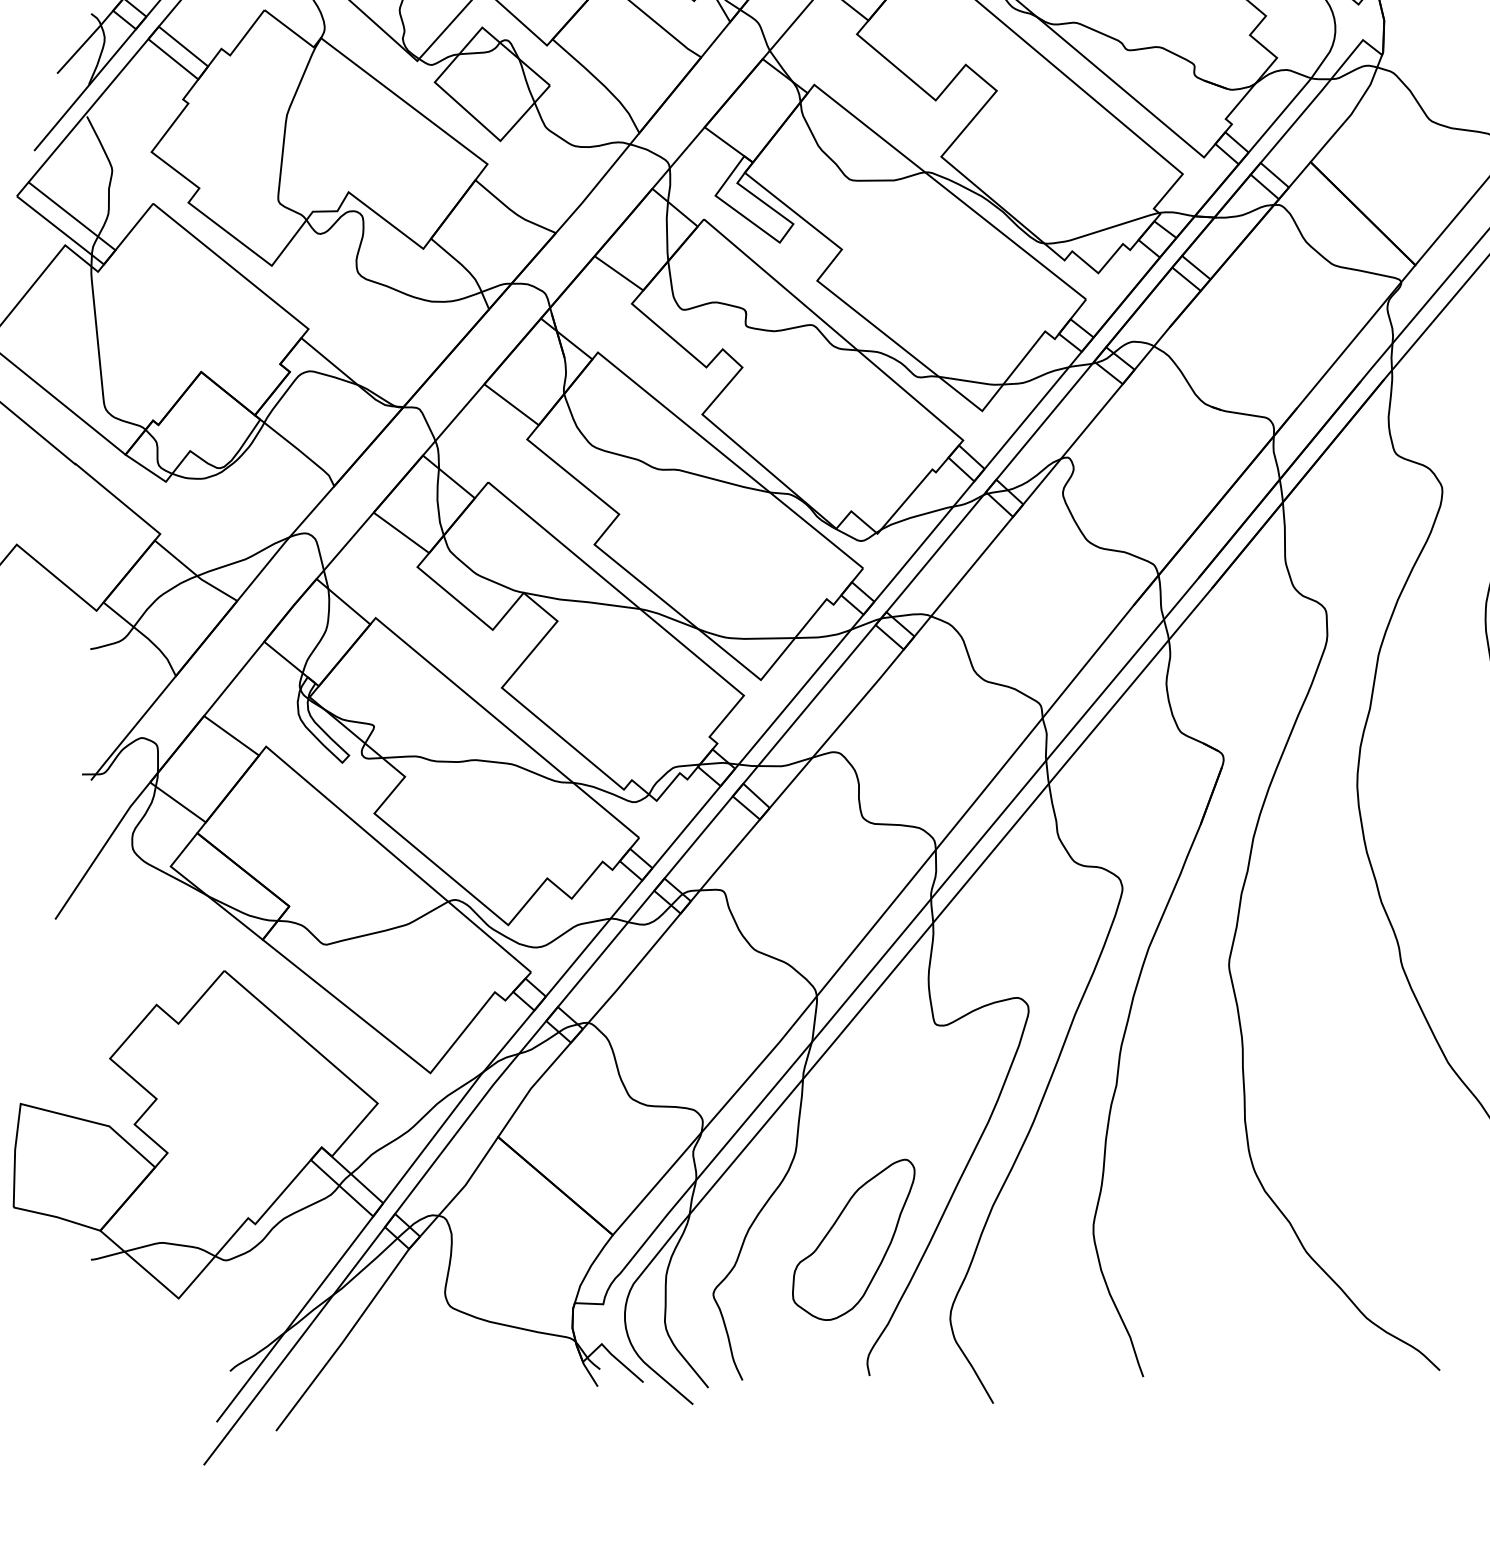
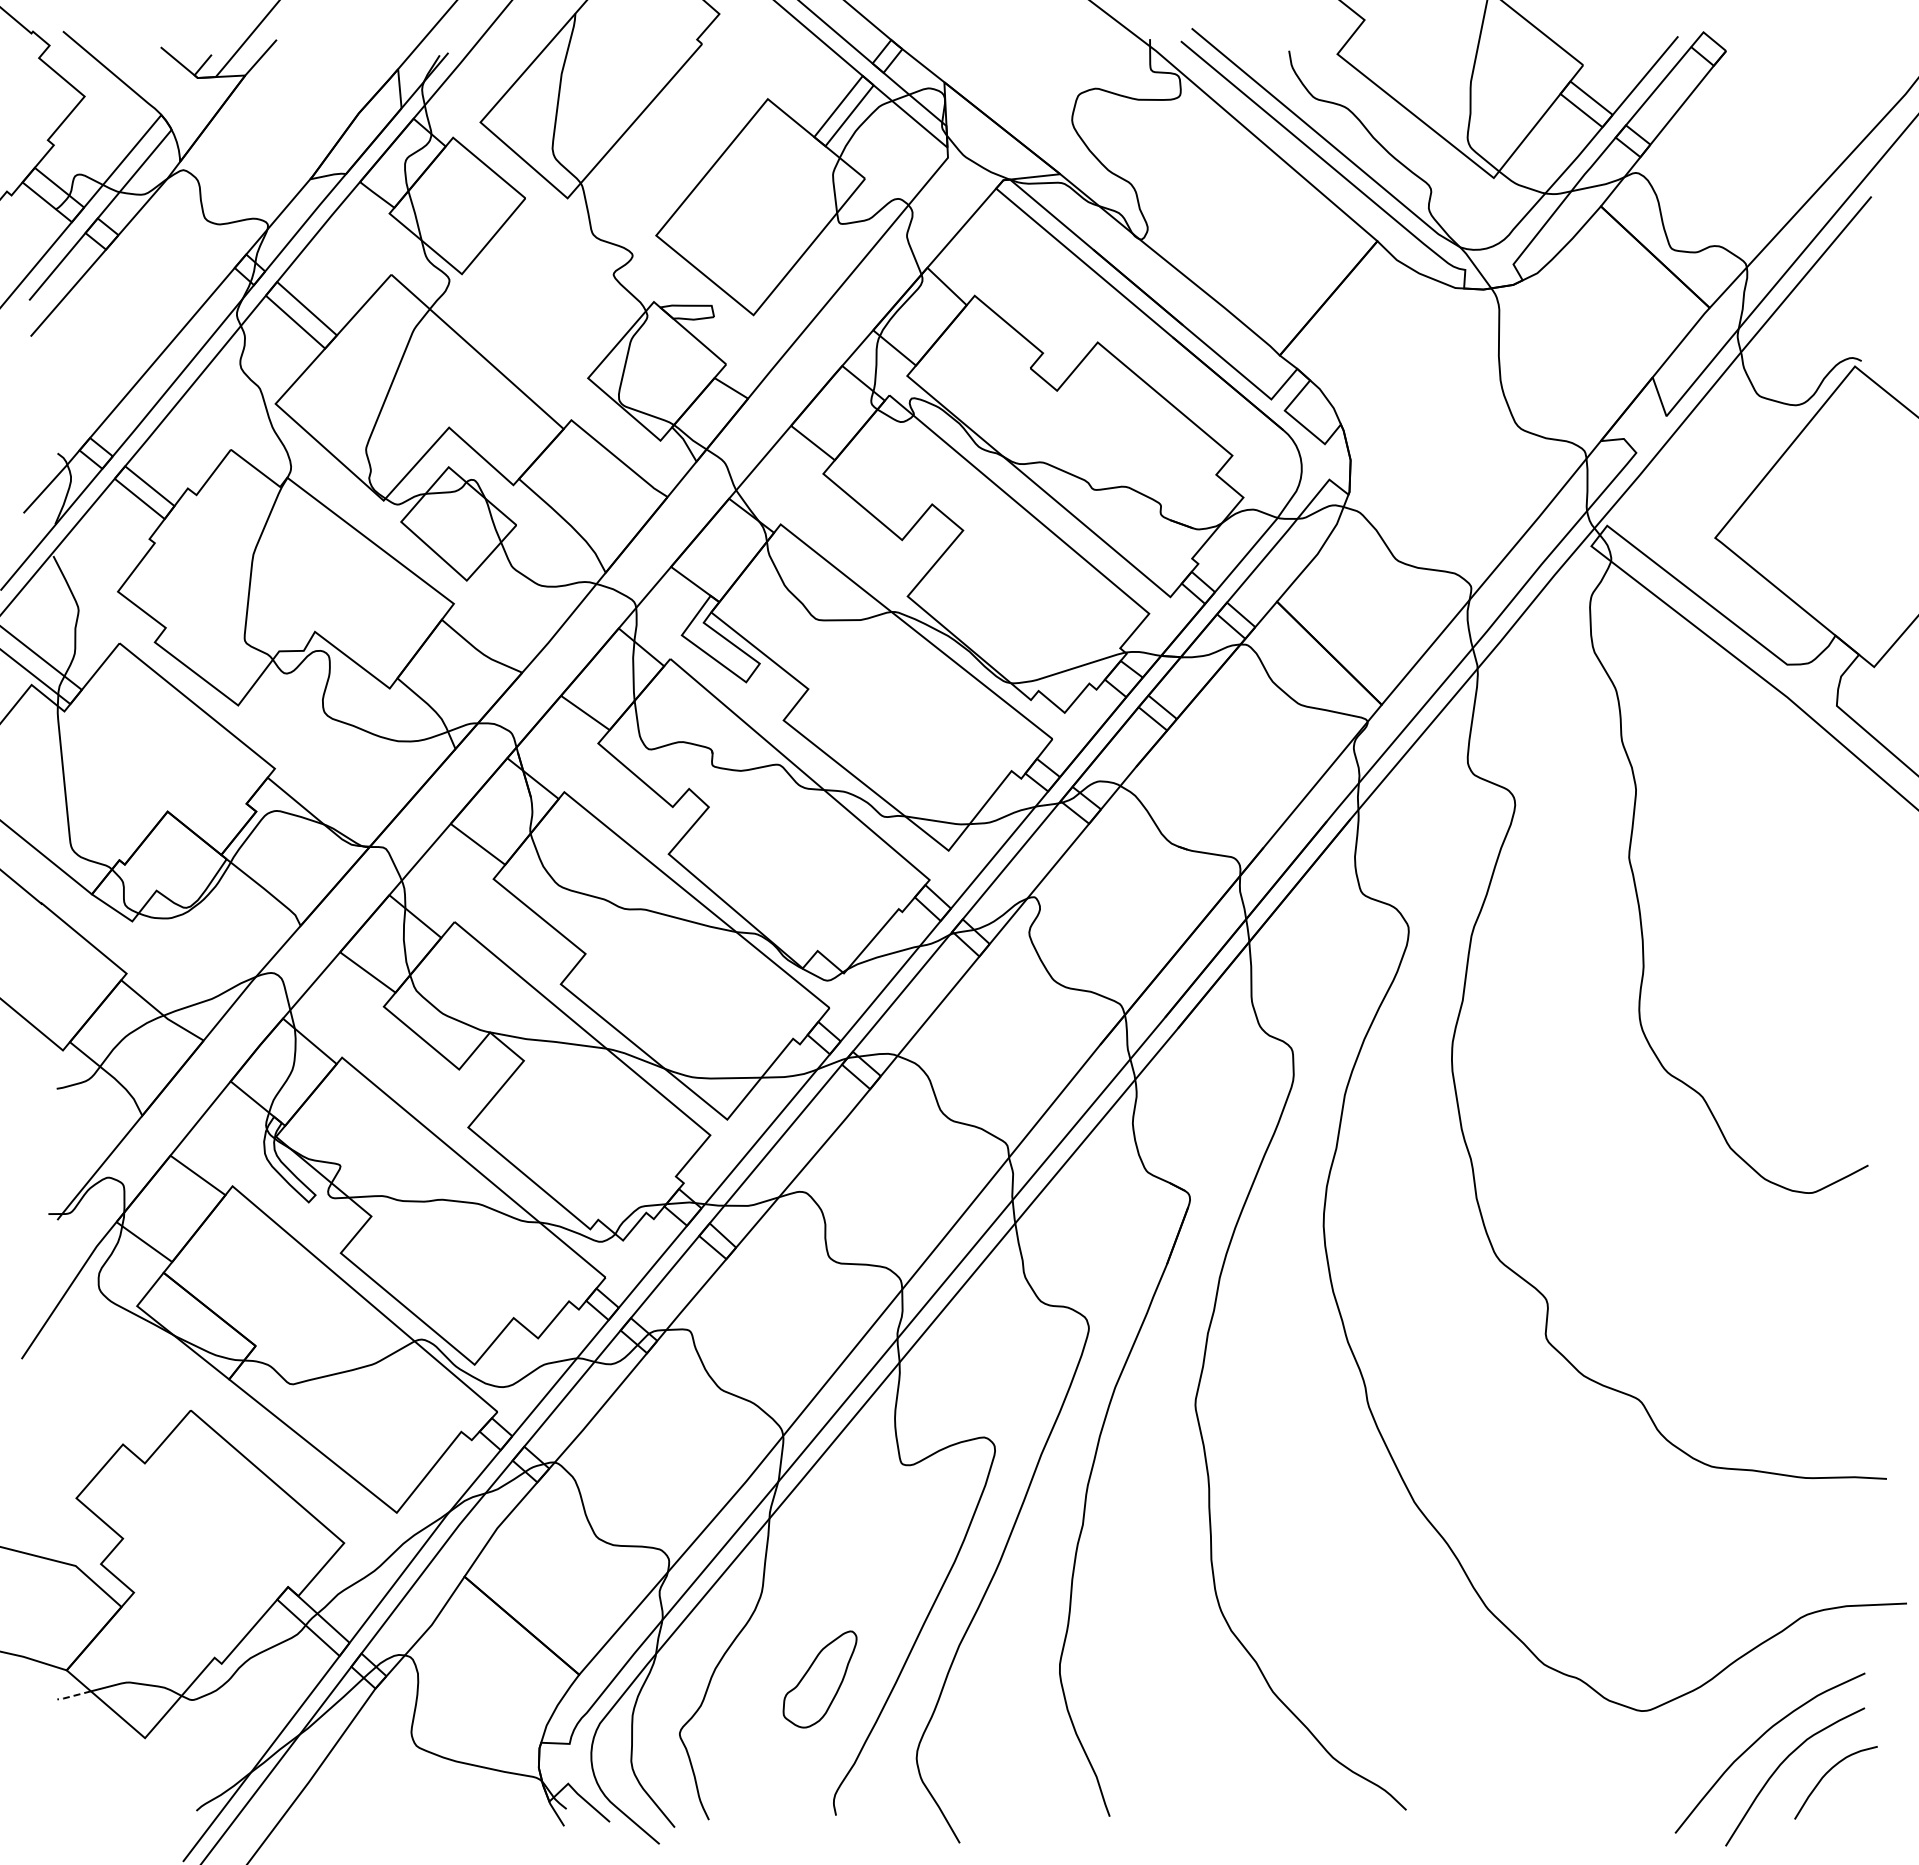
part: (853, 1239) -> (819, 1679), size x0.6
line: (106, 1256) -> (72, 1696), solid -> dashed

